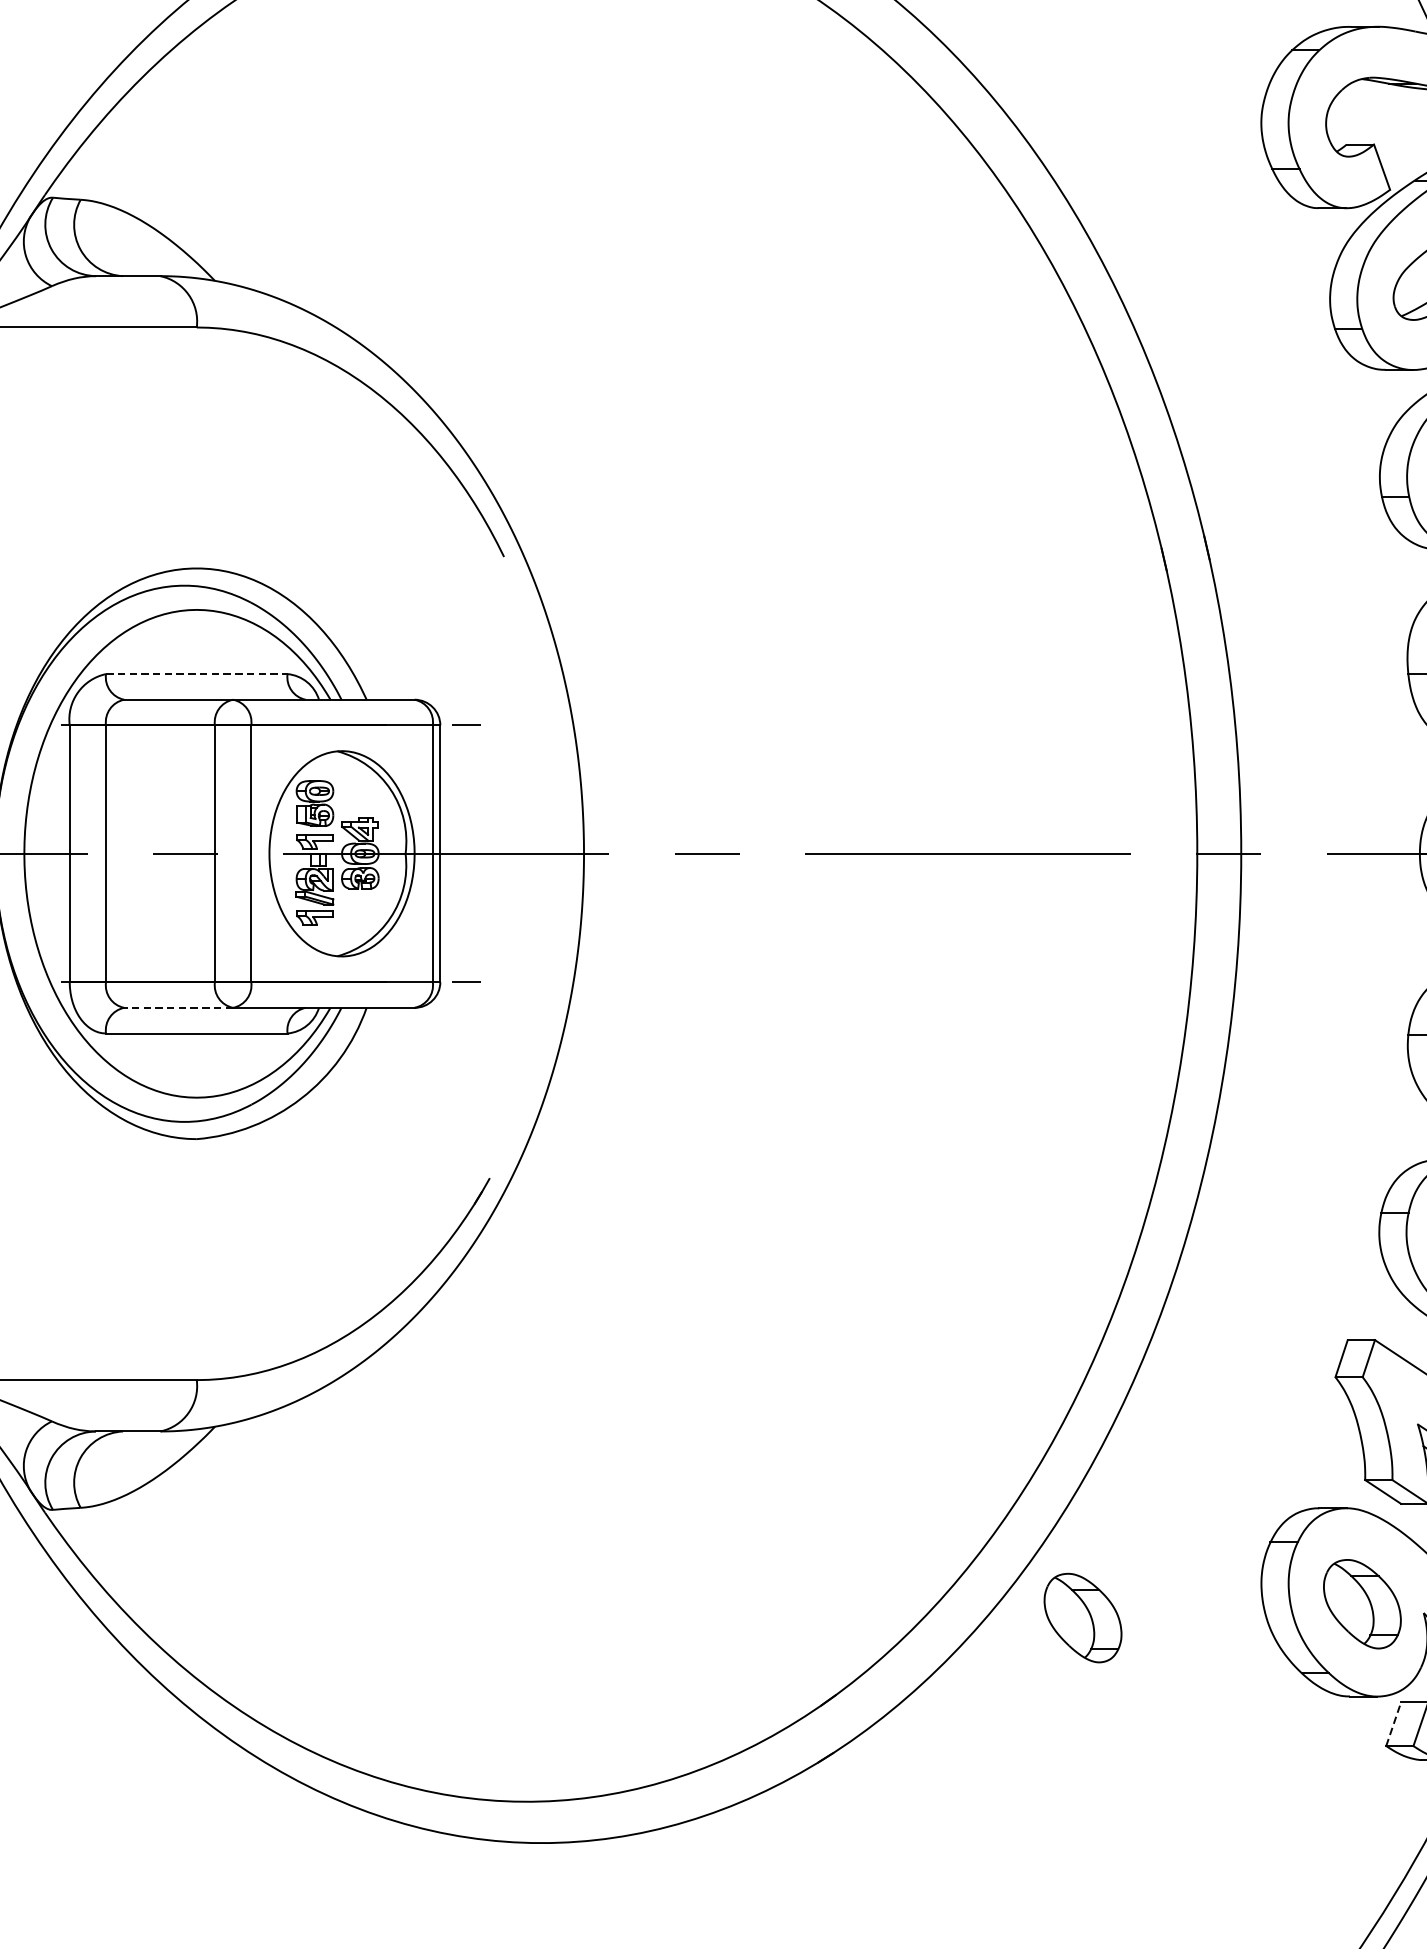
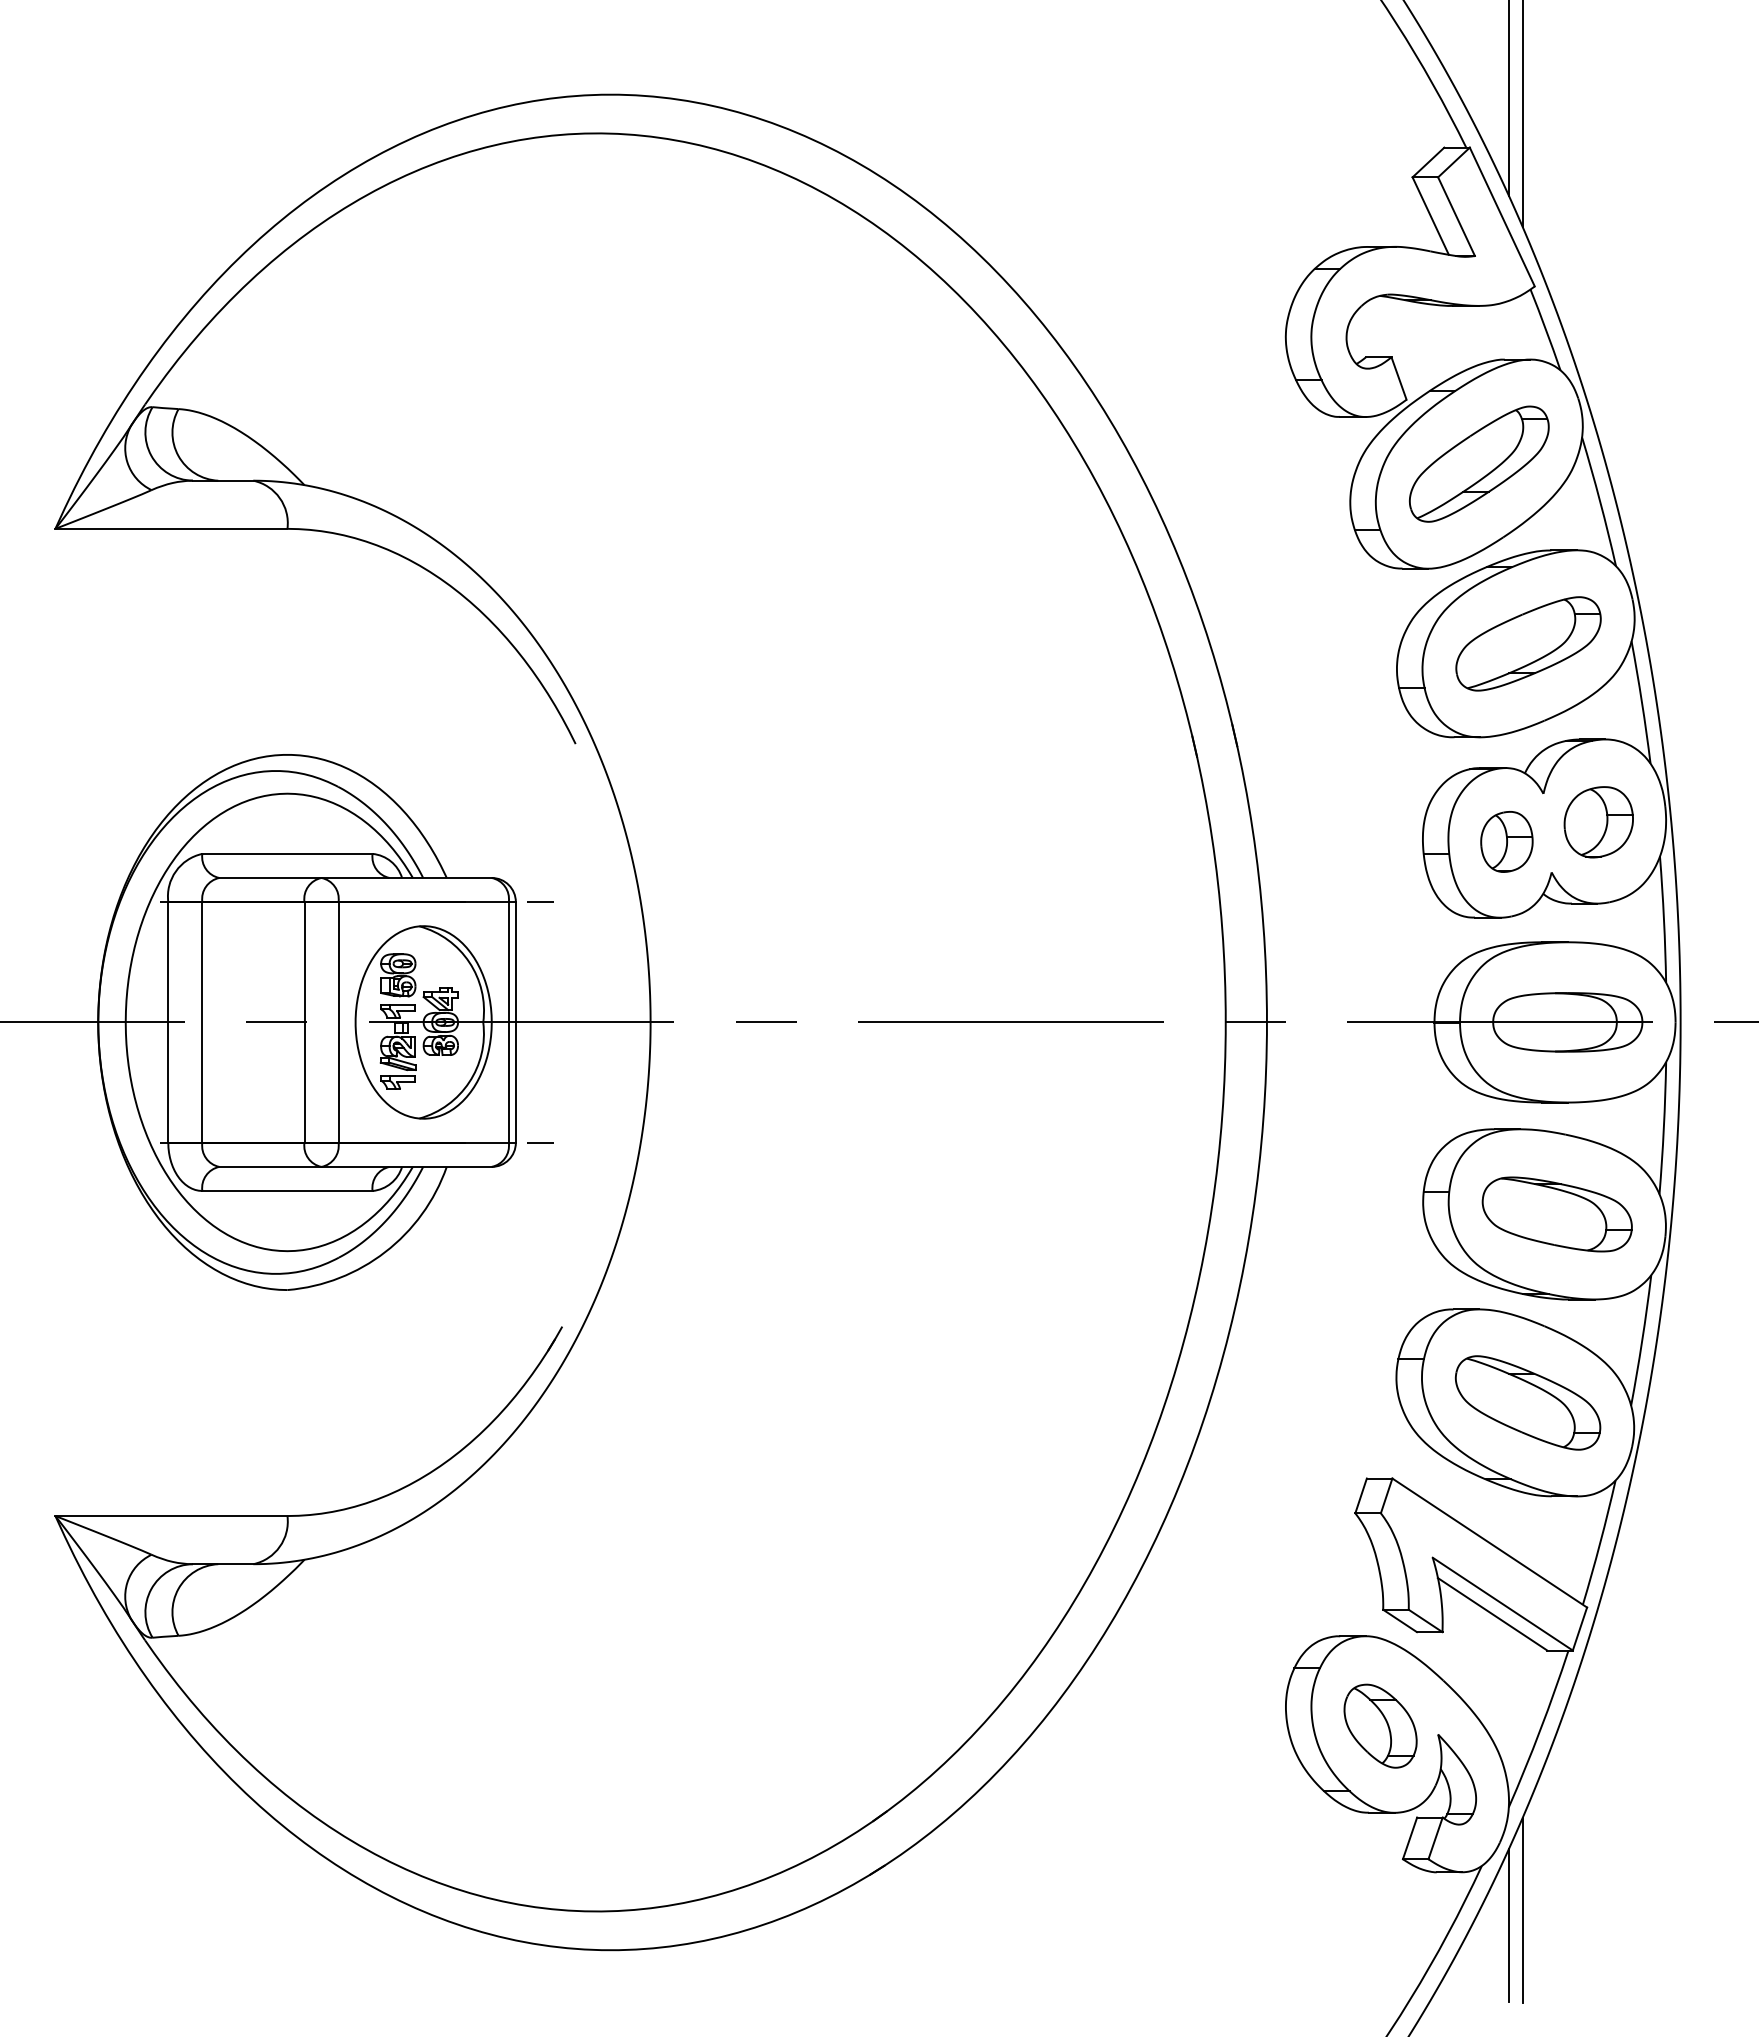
line: (196, 673) -> (287, 853), dashed -> solid
line: (177, 1007) -> (269, 1166), dashed -> solid
part: (1082, 1617) -> (1118, 1738), removed
line: (1394, 1722) -> (1410, 1837), dashed -> solid

